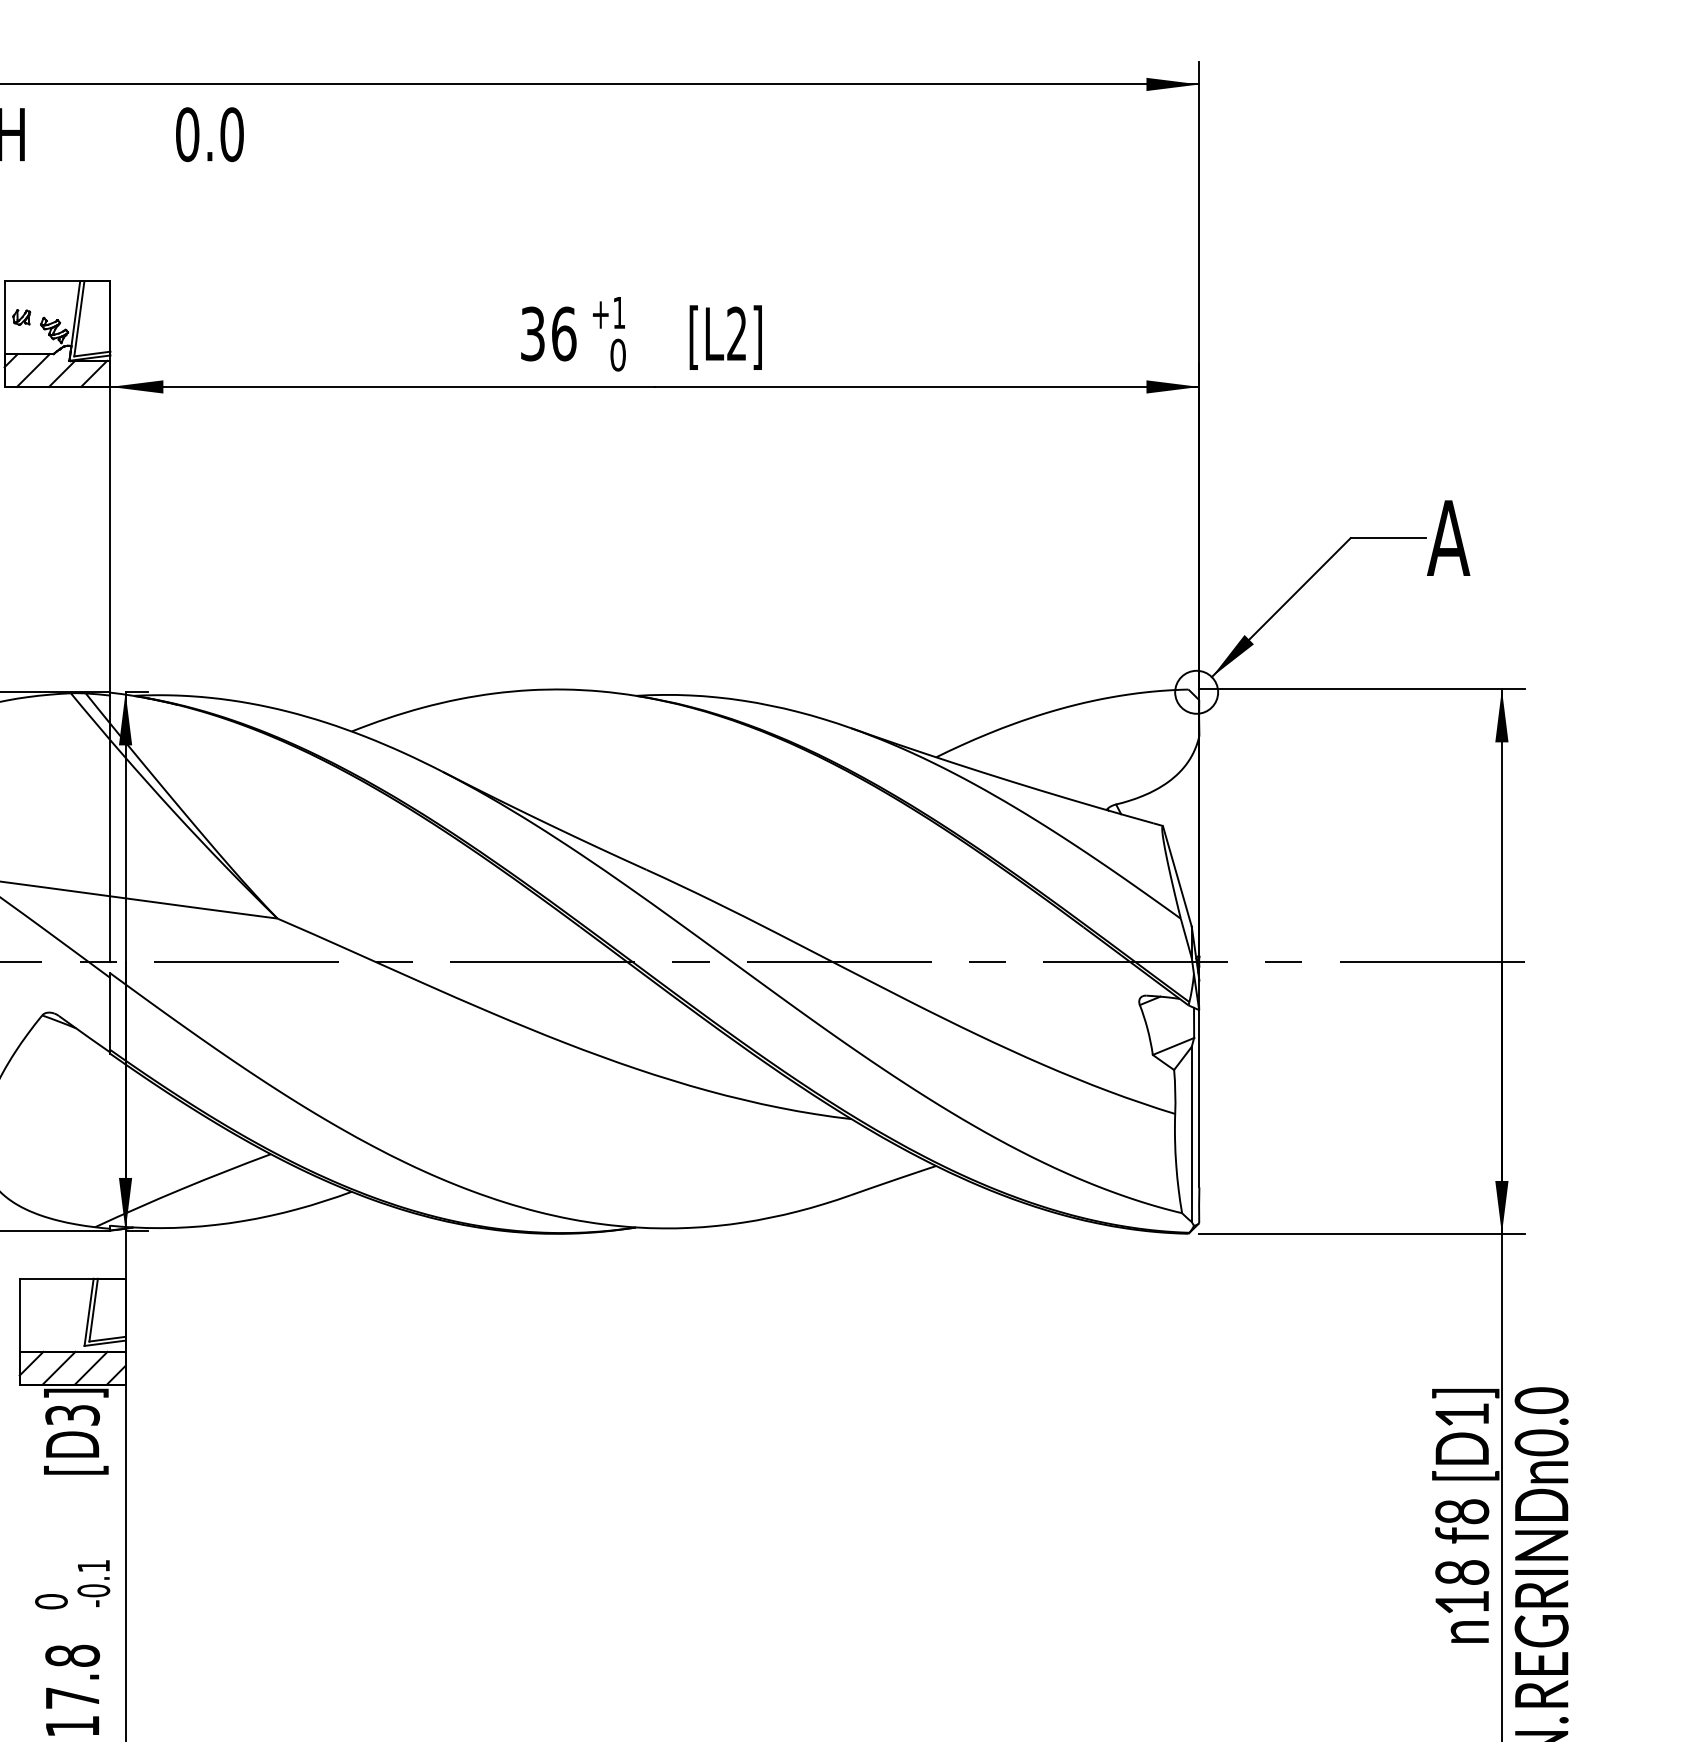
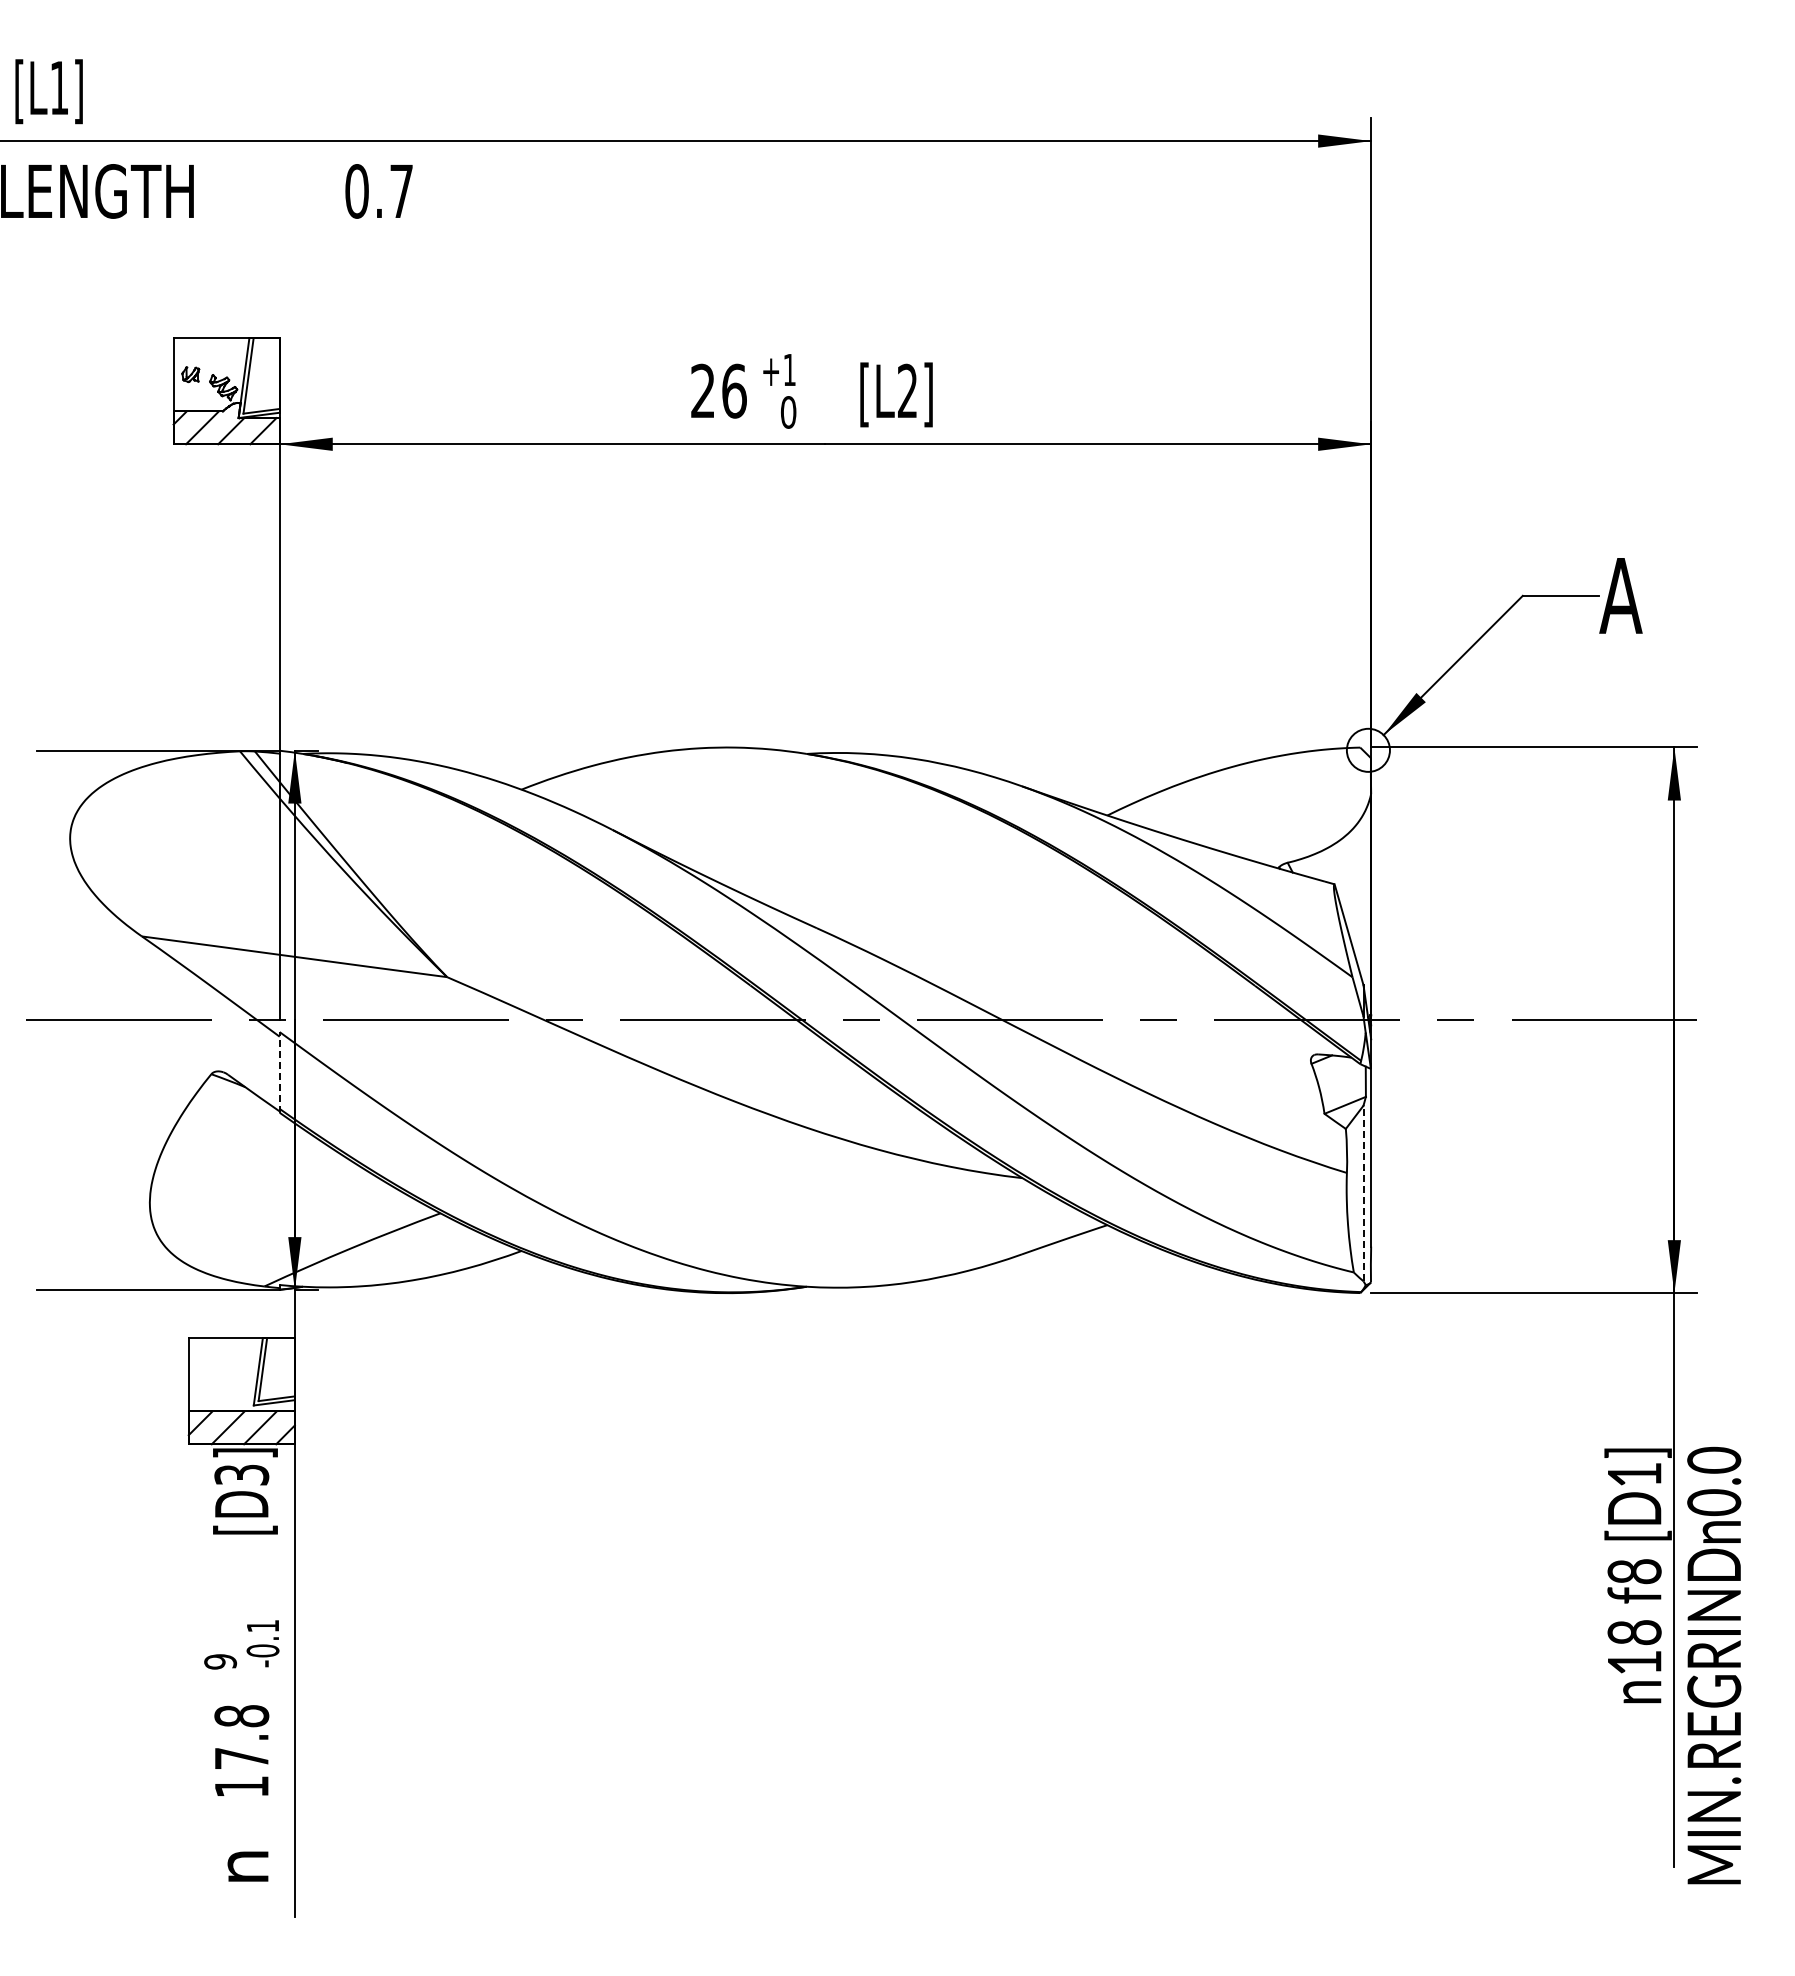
text: (231, 134) -> (401, 191), 0.0 -> 0.7
text: (532, 333) -> (702, 390), 36 -> 26
line: (110, 1012) -> (279, 1071), solid -> dashed
line: (1191, 1134) -> (1363, 1193), solid -> dashed
text: (51, 1601) -> (220, 1661), 0 -> 9

